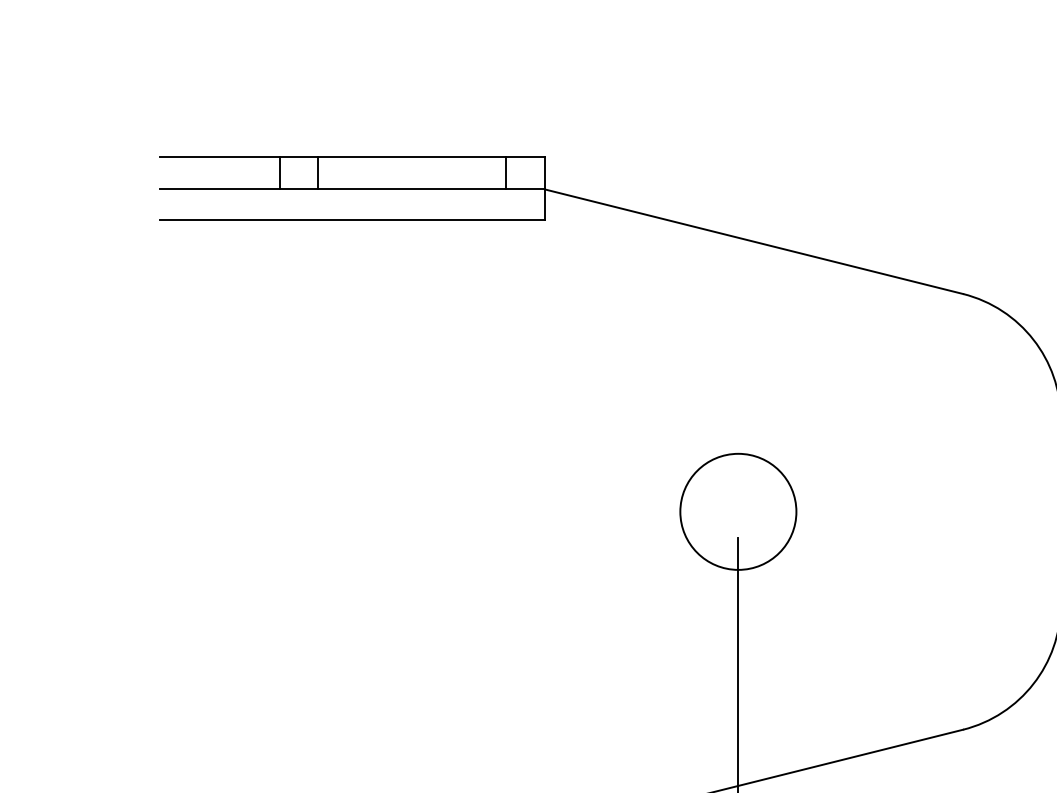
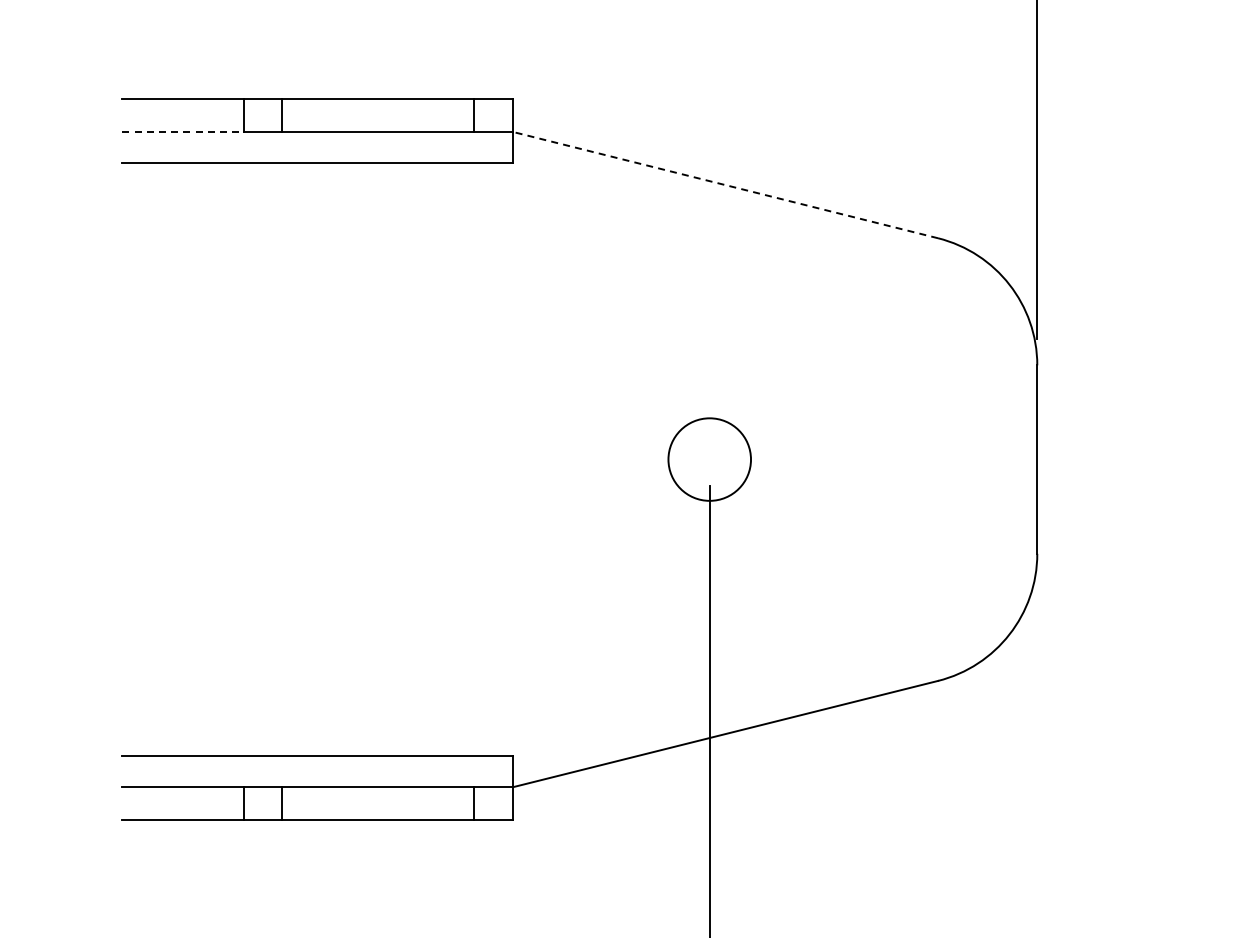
line: (220, 189) -> (183, 132), solid -> dashed
line: (753, 242) -> (725, 185), solid -> dashed
circle: (738, 511) -> (709, 459), size x0.7

